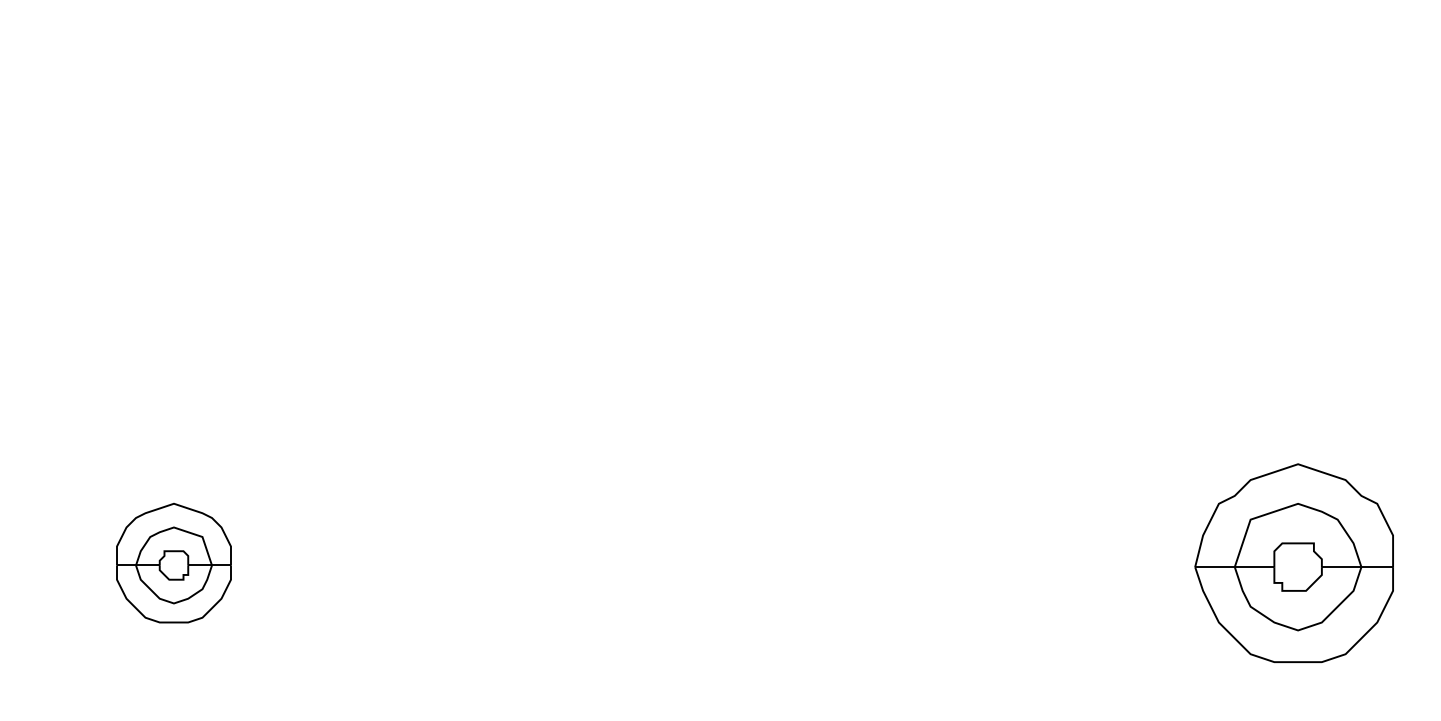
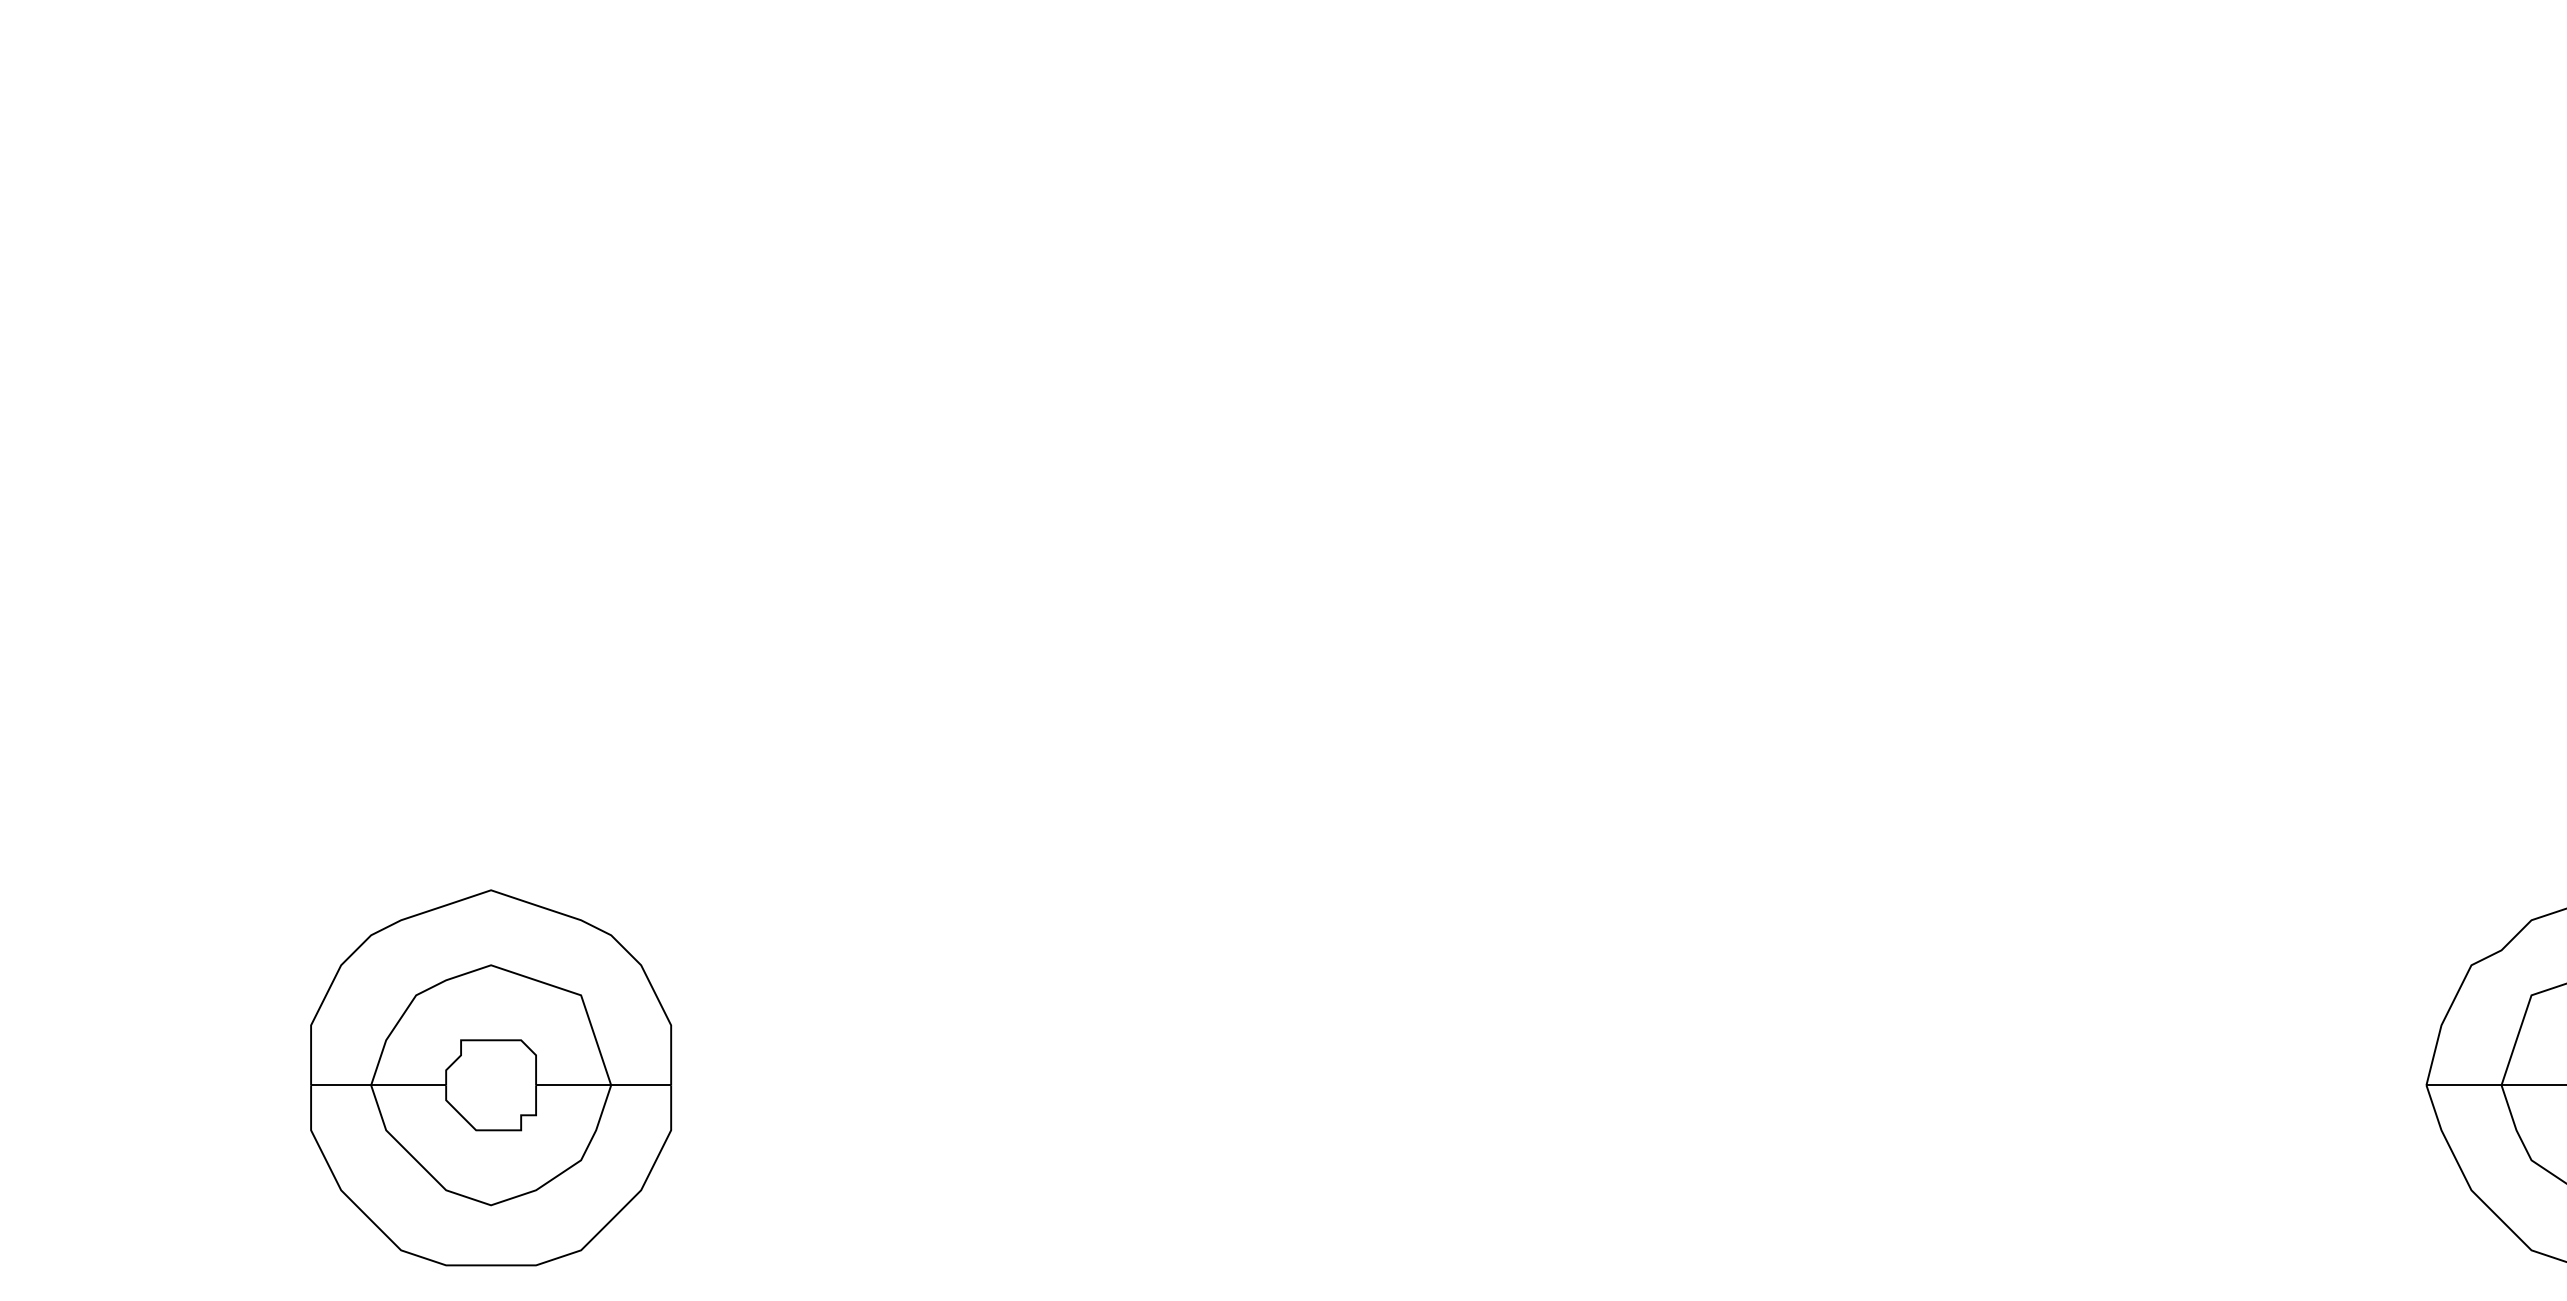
part: (173, 562) -> (490, 1076), size x1.67

